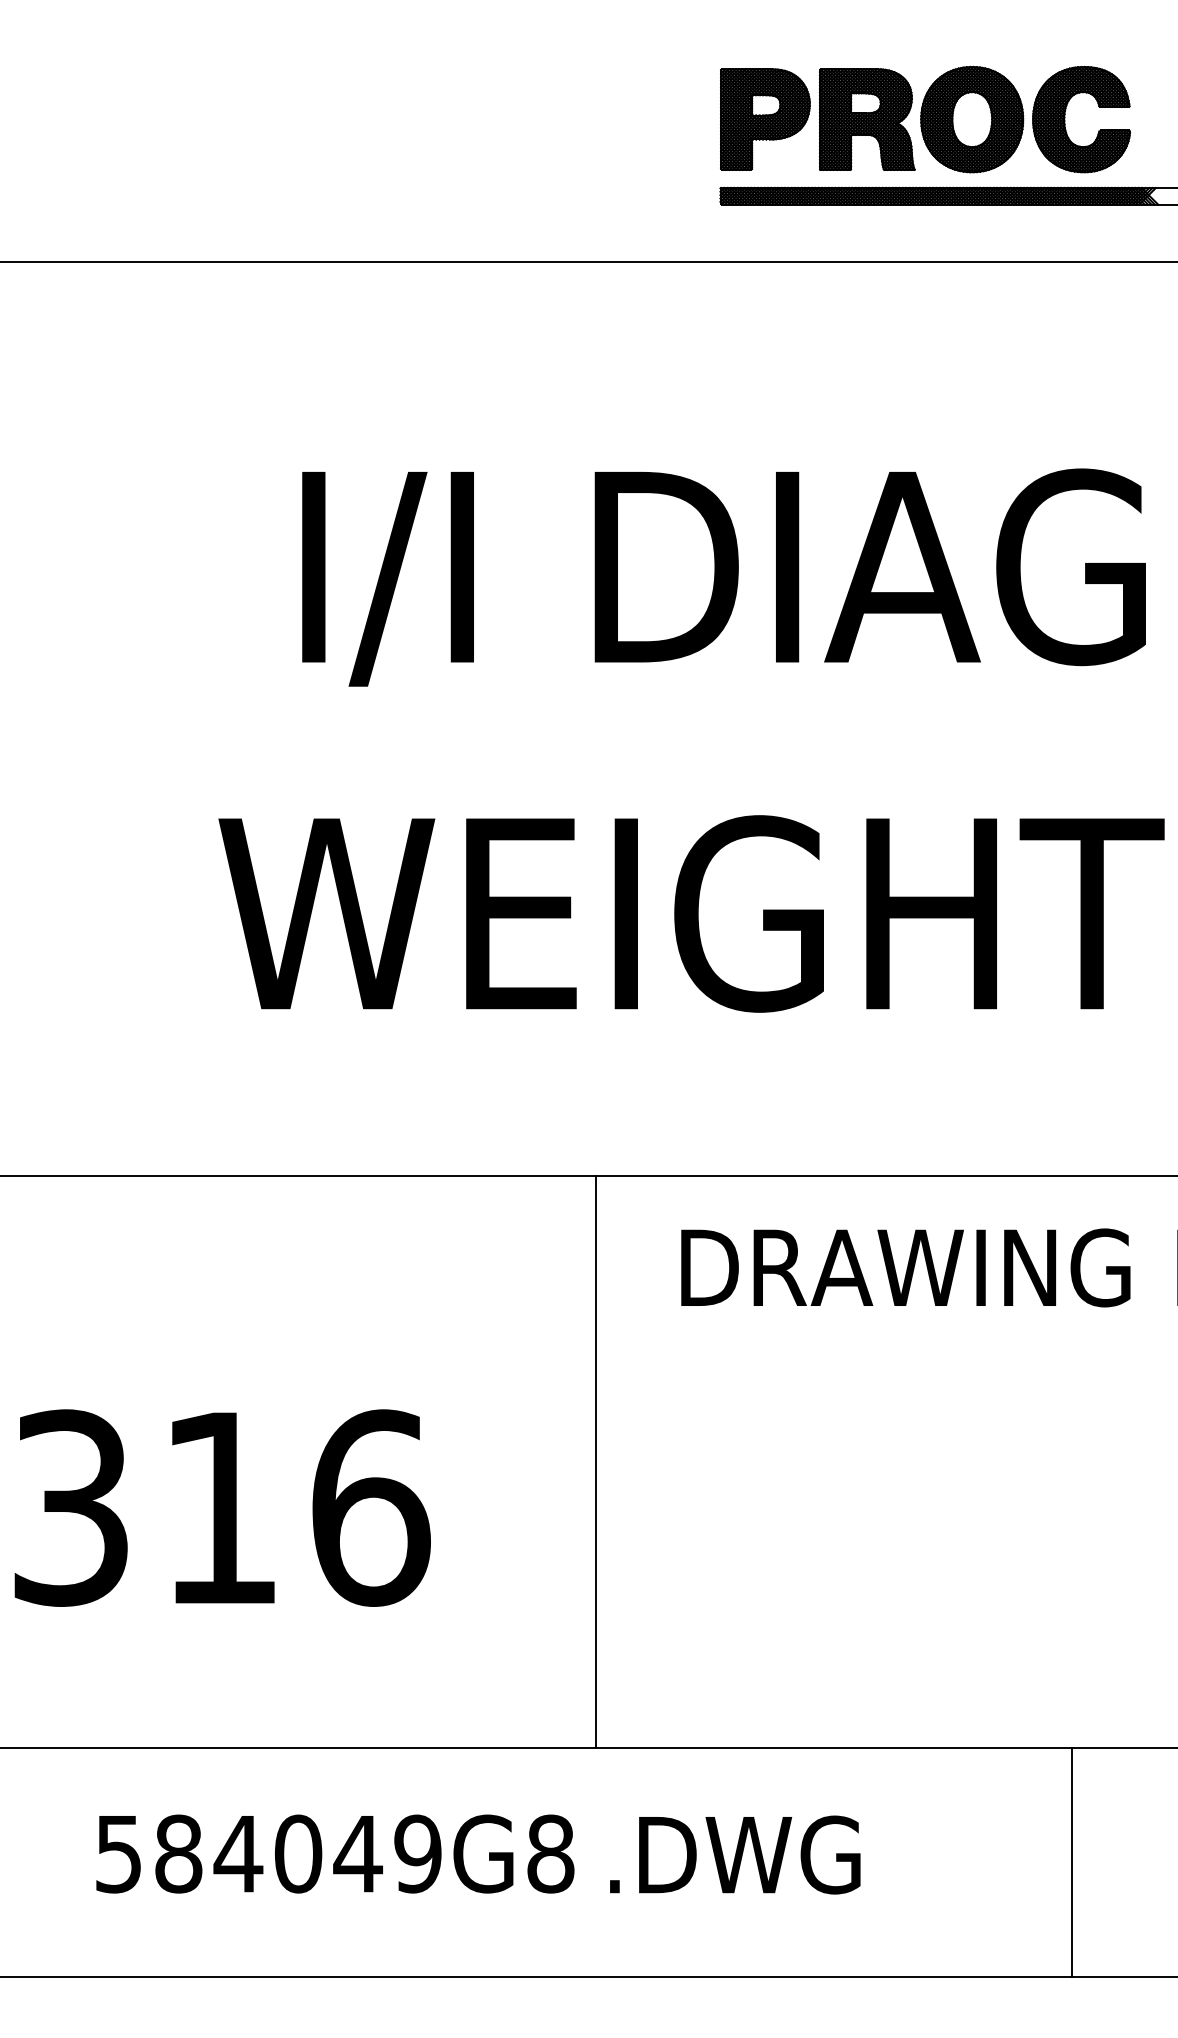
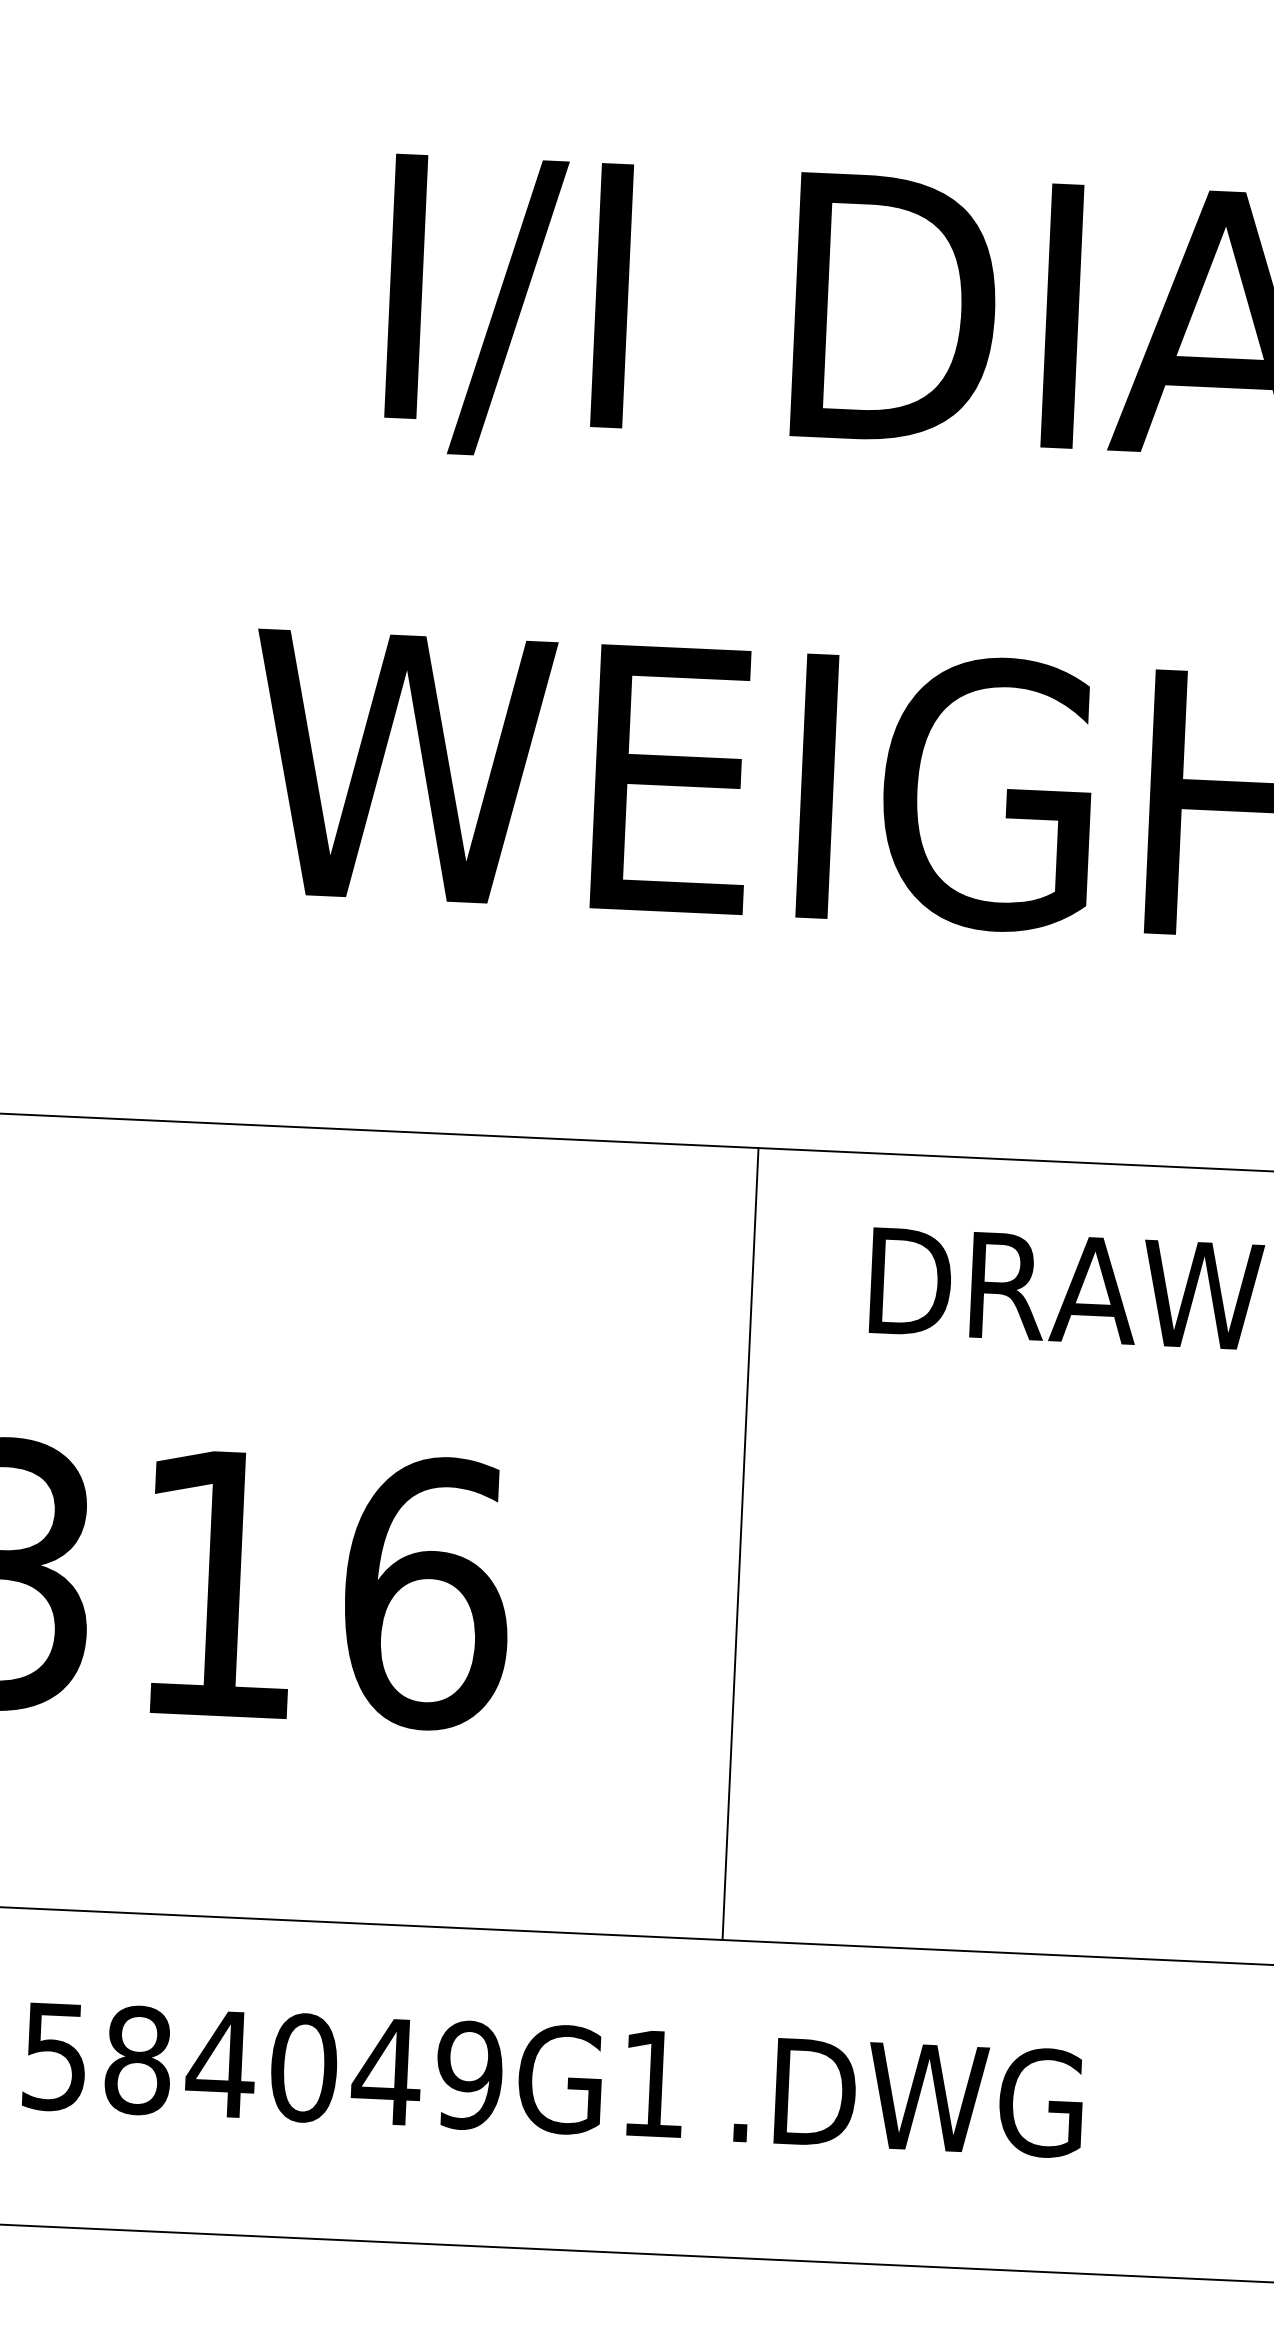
text: (550, 1853) -> (653, 2083), 584049G8 -> 584049G1

